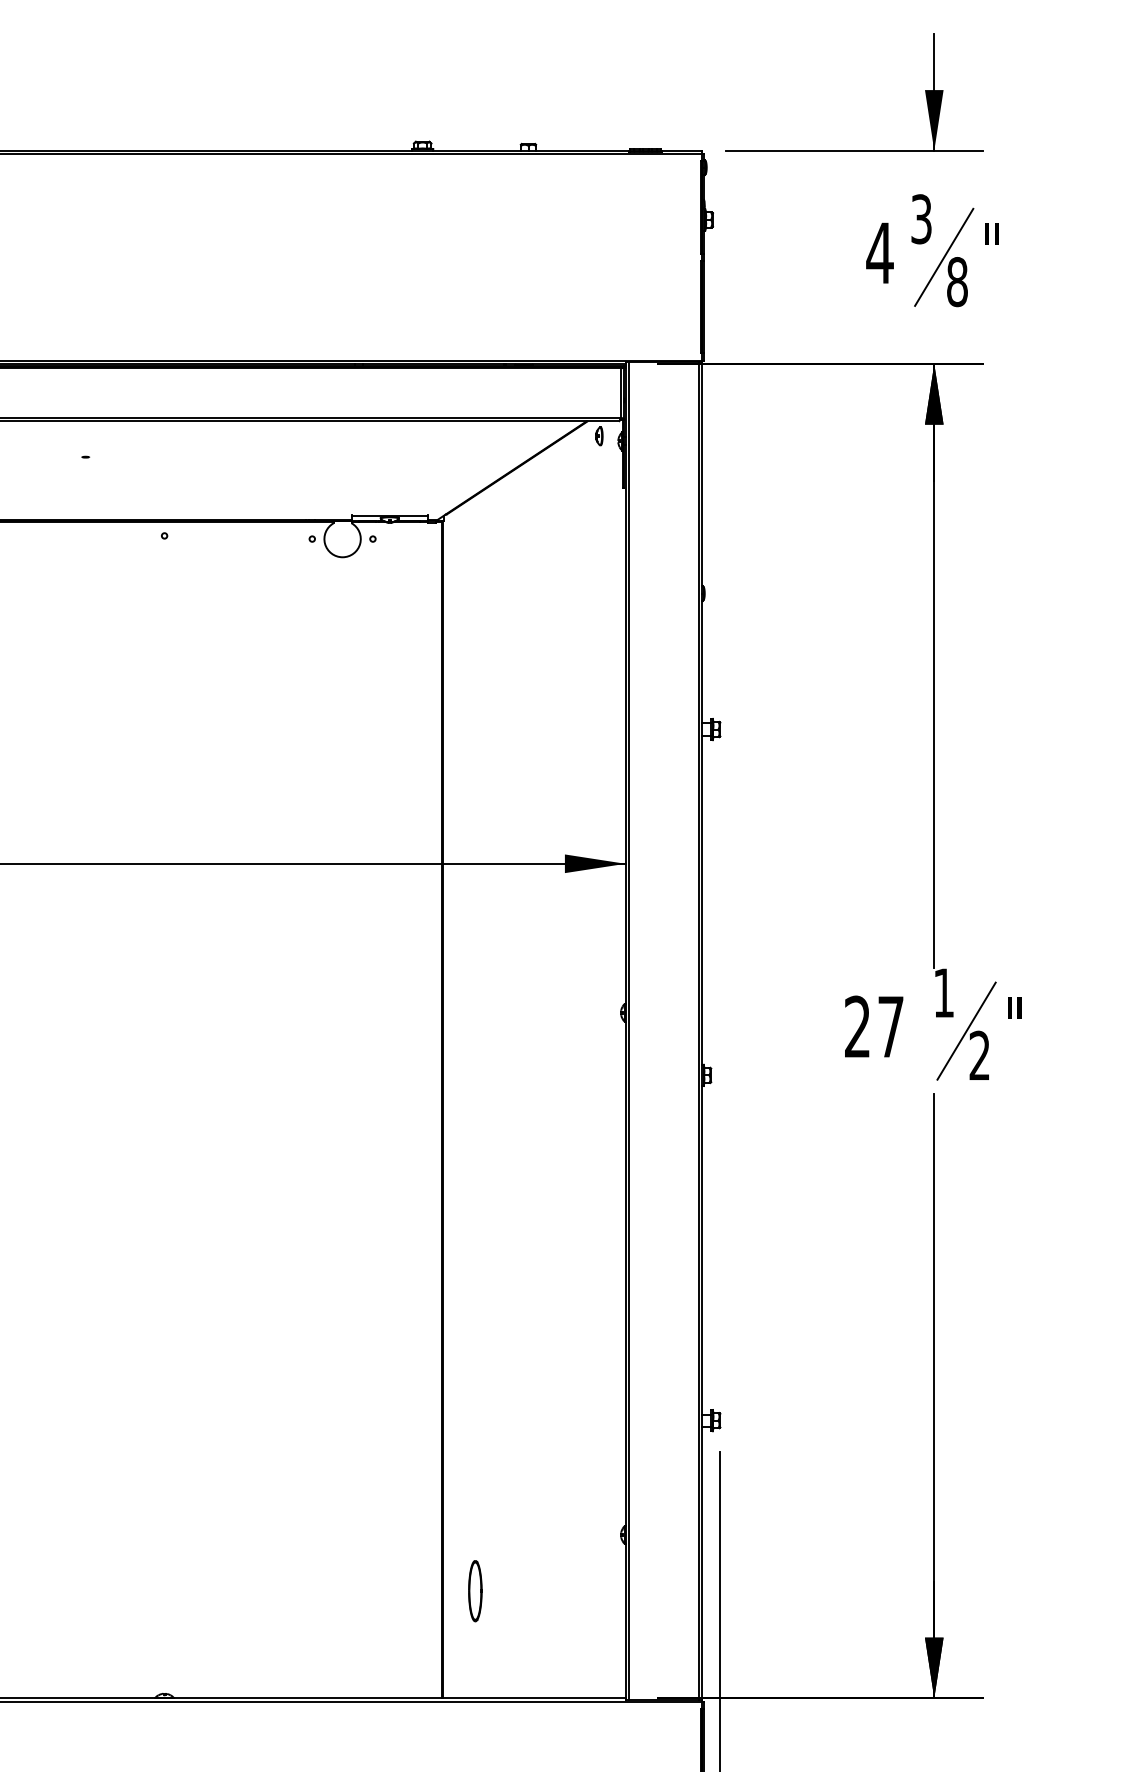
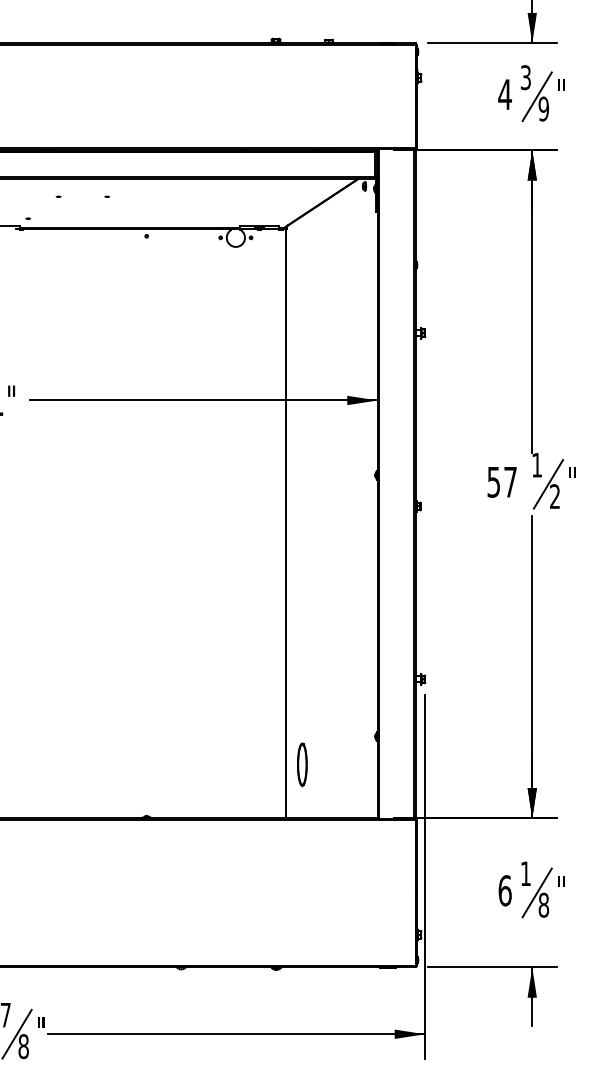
text: (956, 280) -> (543, 108), 8 -> 9
text: (856, 1025) -> (493, 481), 27 -> 57
part: (475, 1590) -> (302, 764), size x1.4

